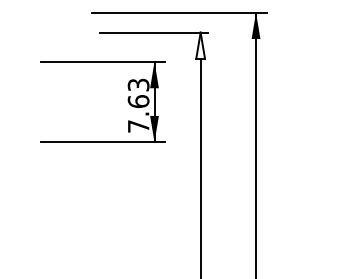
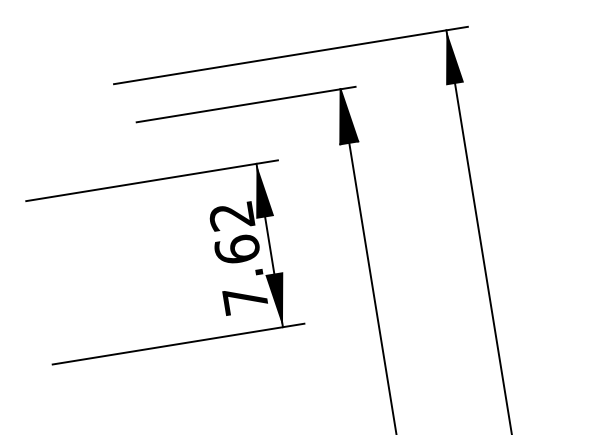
fill: (200, 45) -> (344, 115), added
text: (138, 84) -> (231, 215), 7.63 -> 7.62

